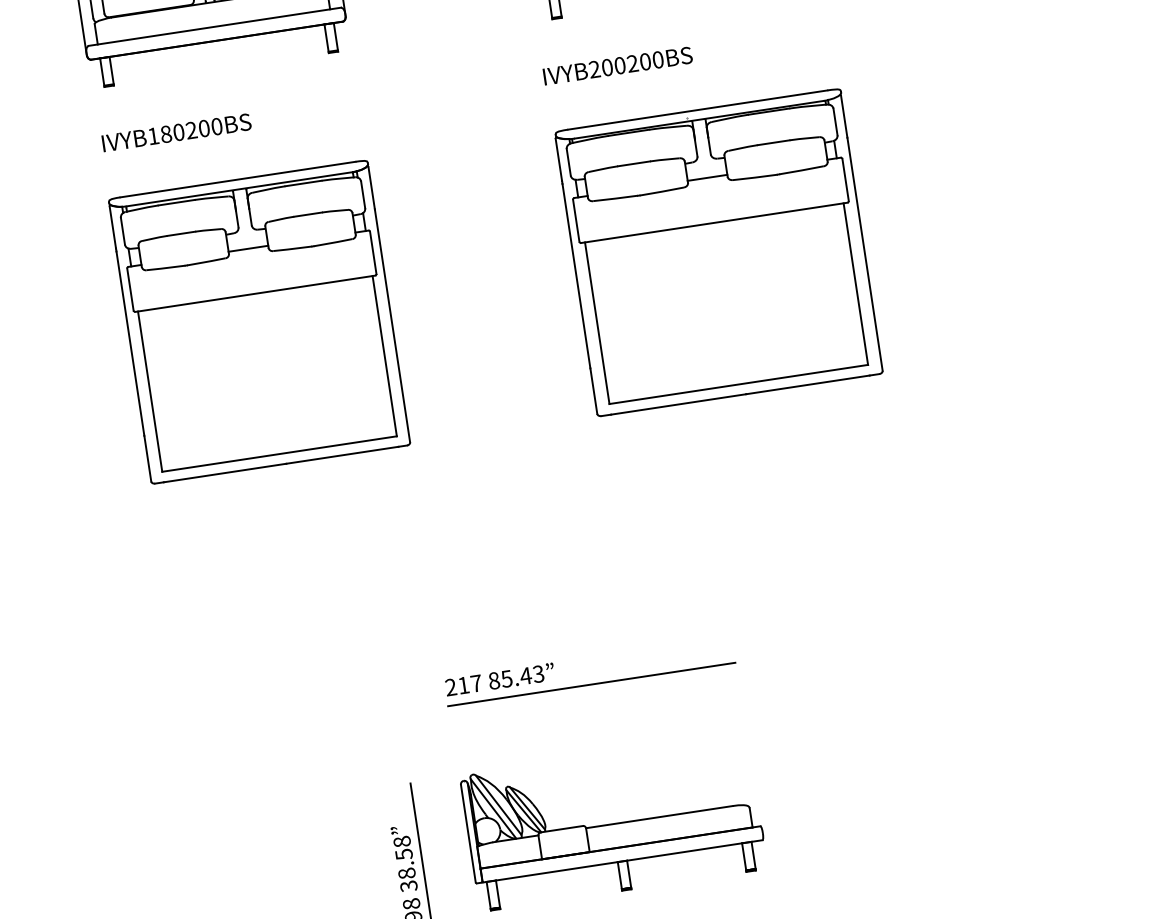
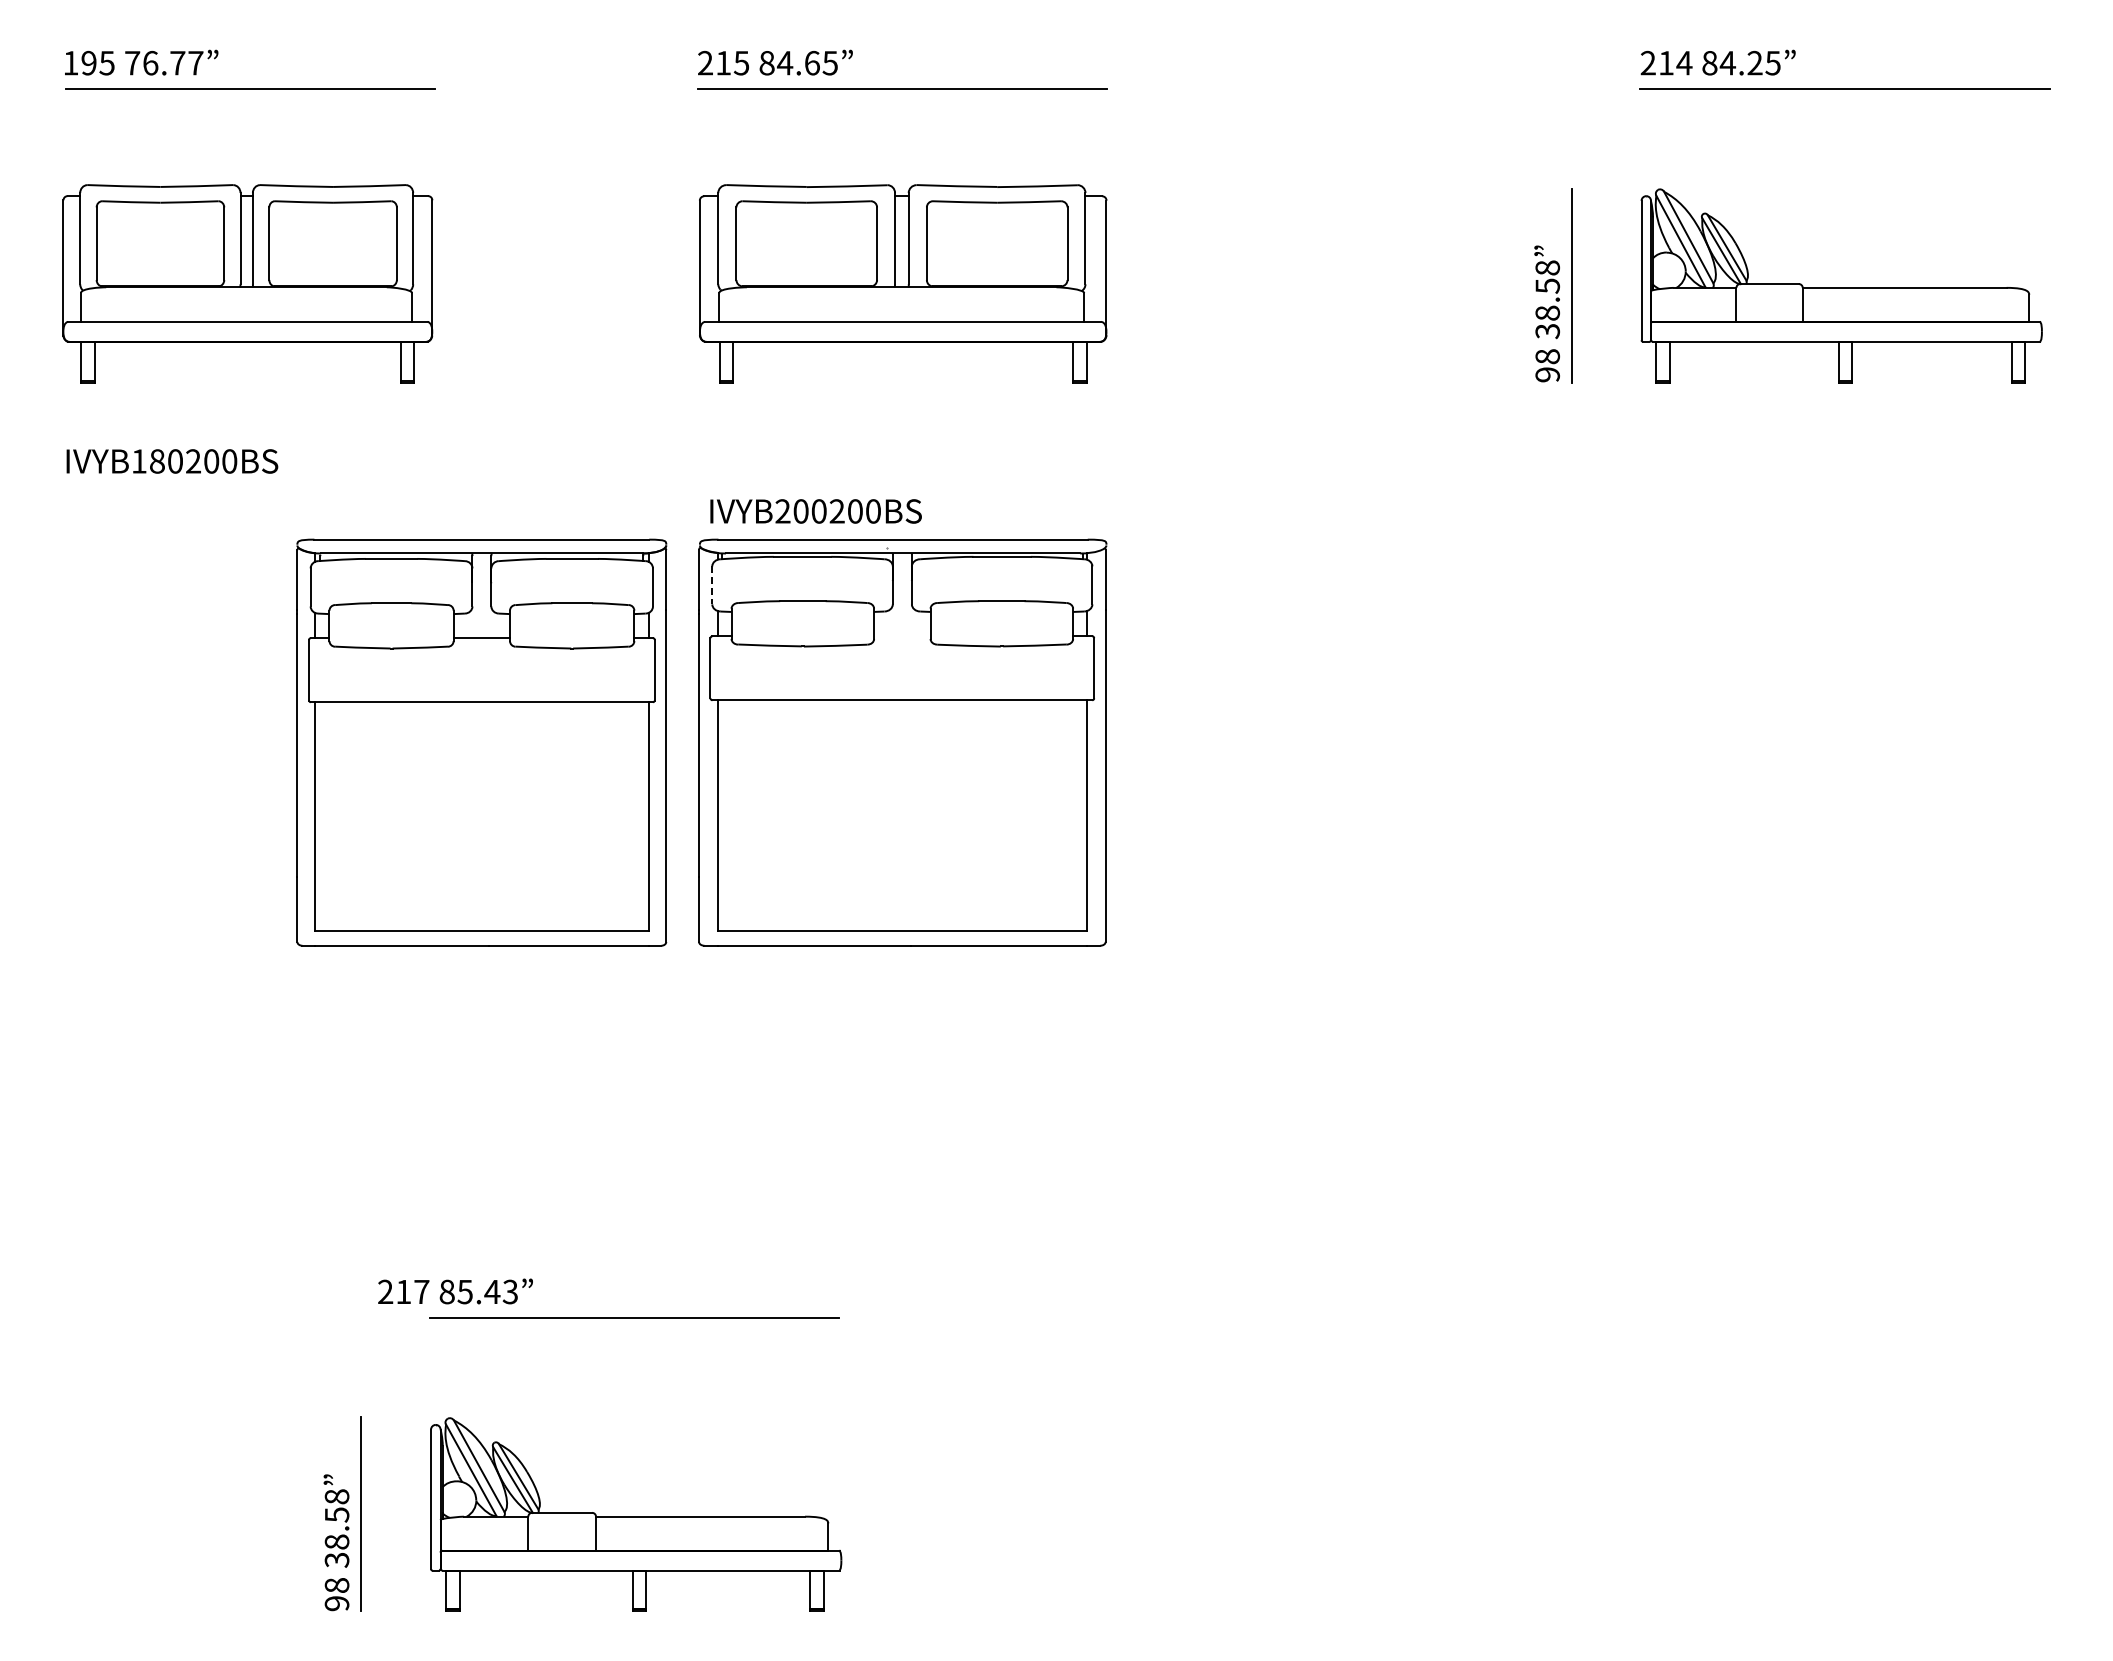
text: (617, 66) -> (815, 511), moved
line: (568, 162) -> (712, 585), solid -> dashed
line: (707, 178) -> (902, 636), removed
part: (259, 321) -> (481, 742), moved
text: (499, 679) -> (455, 1291), moved

